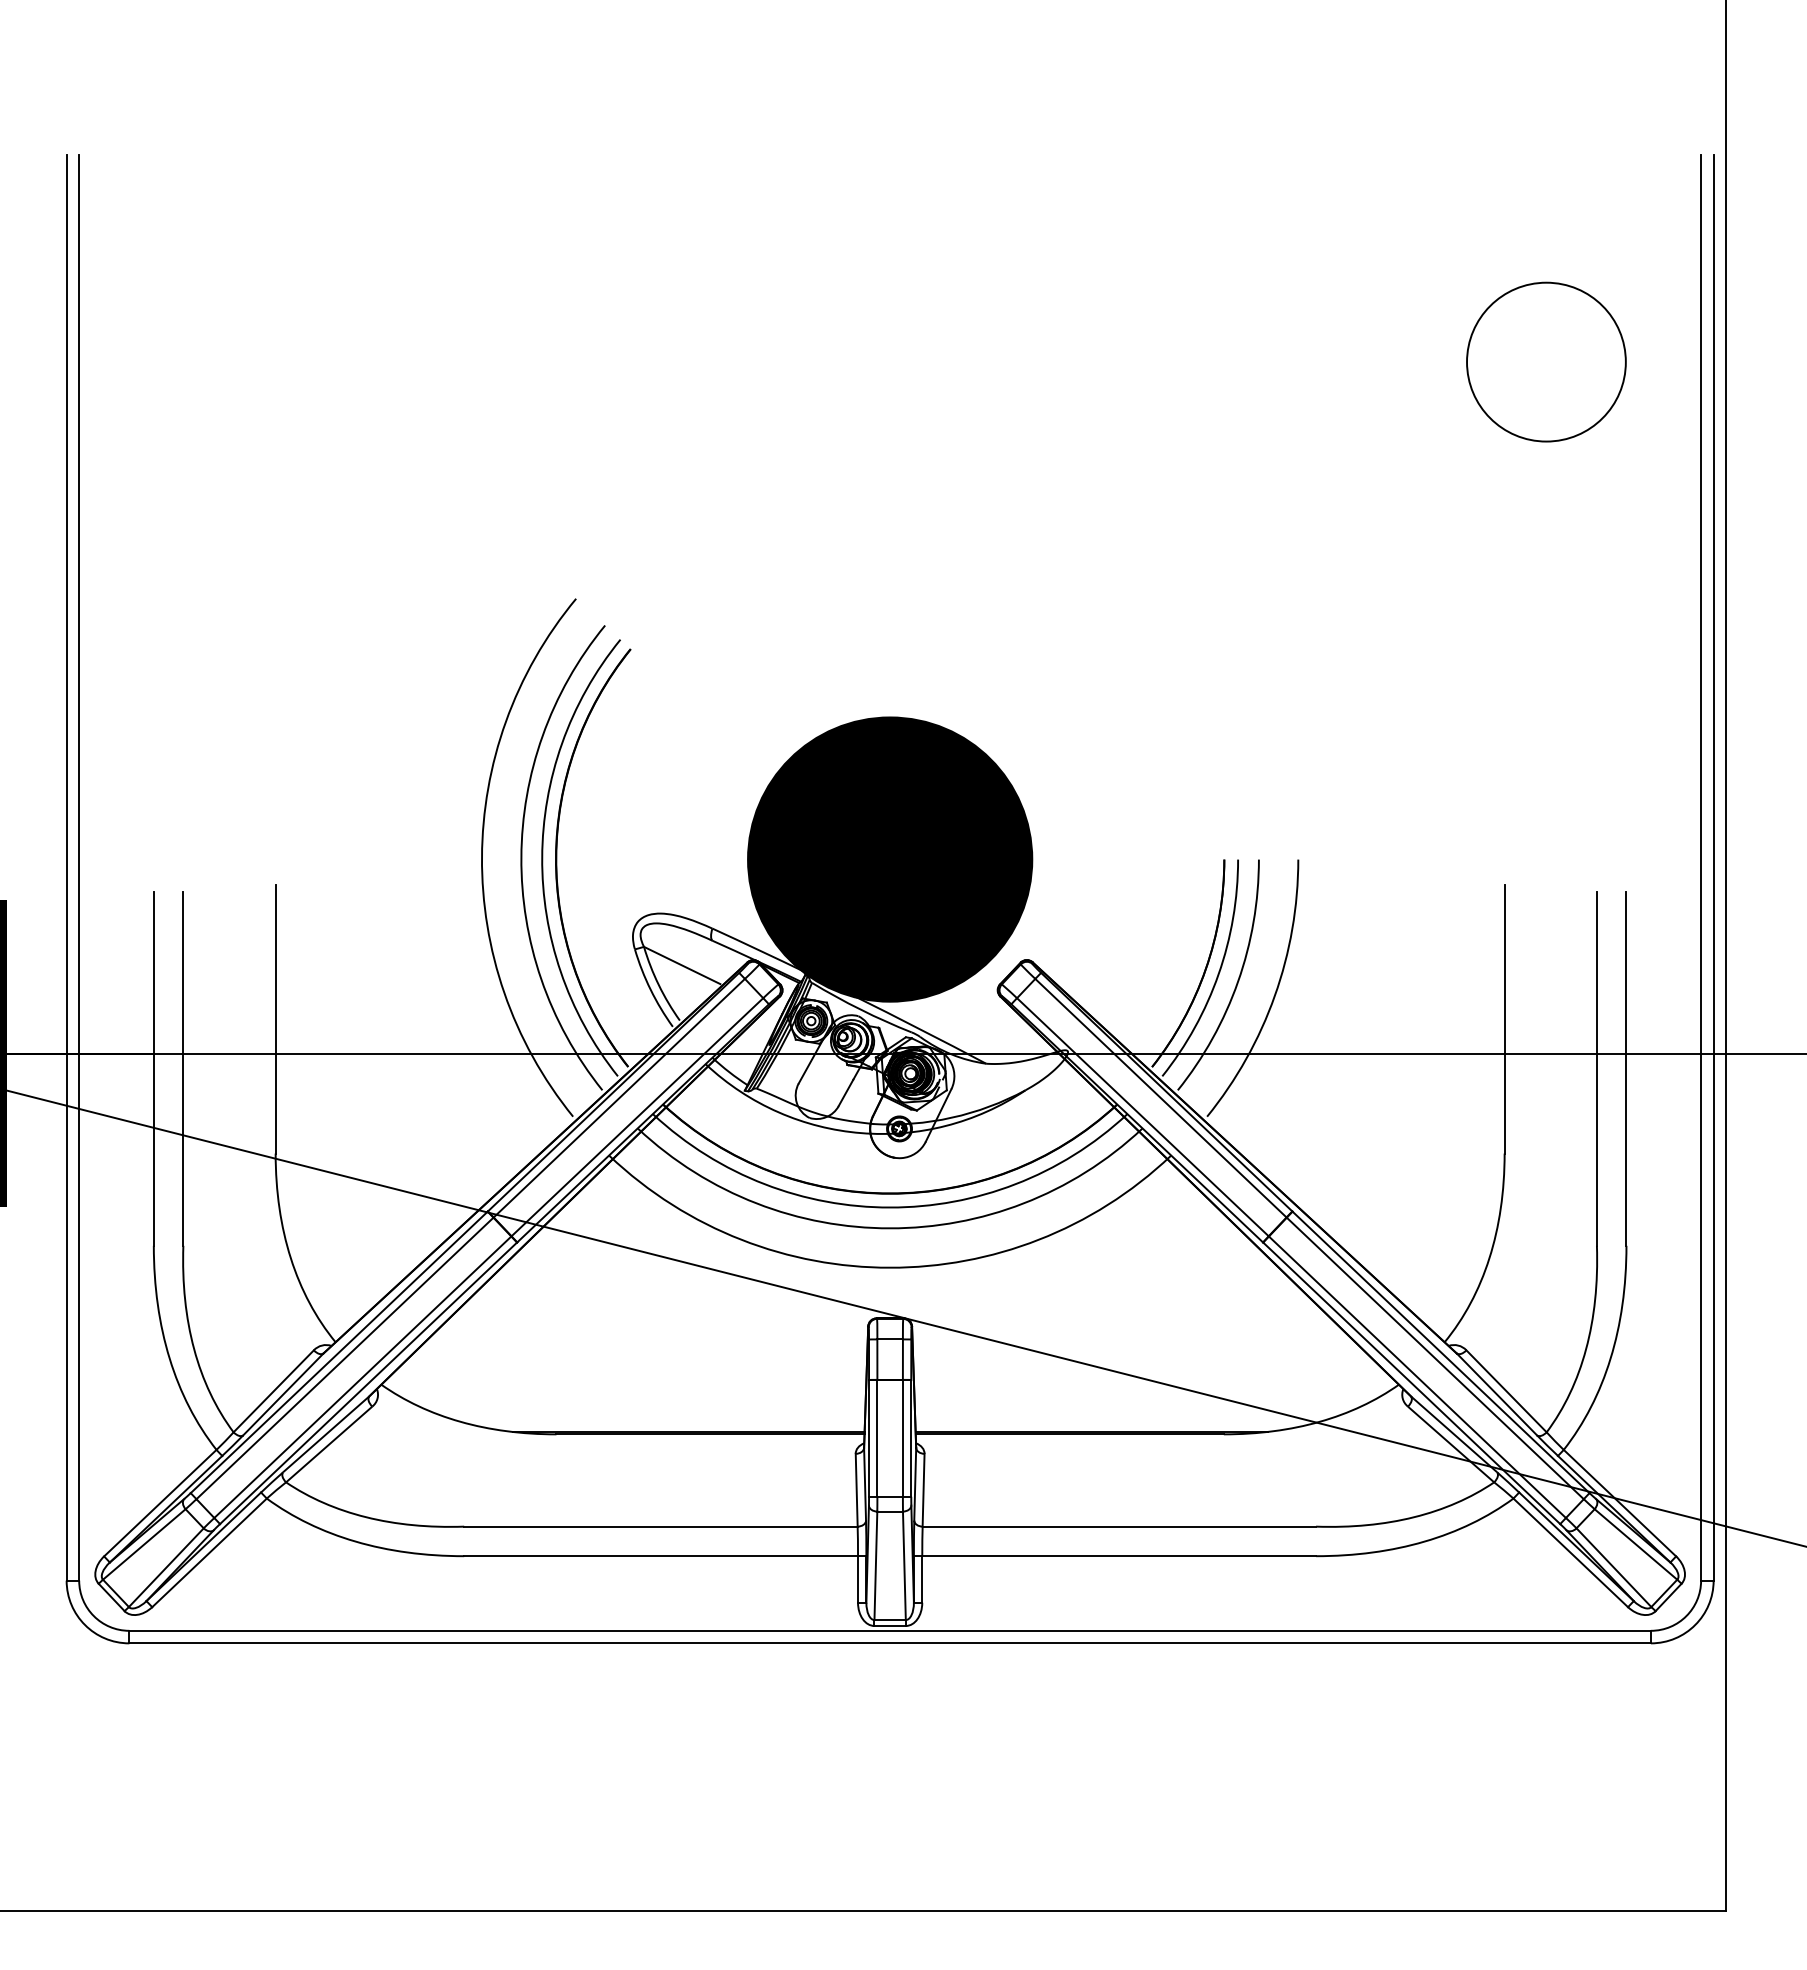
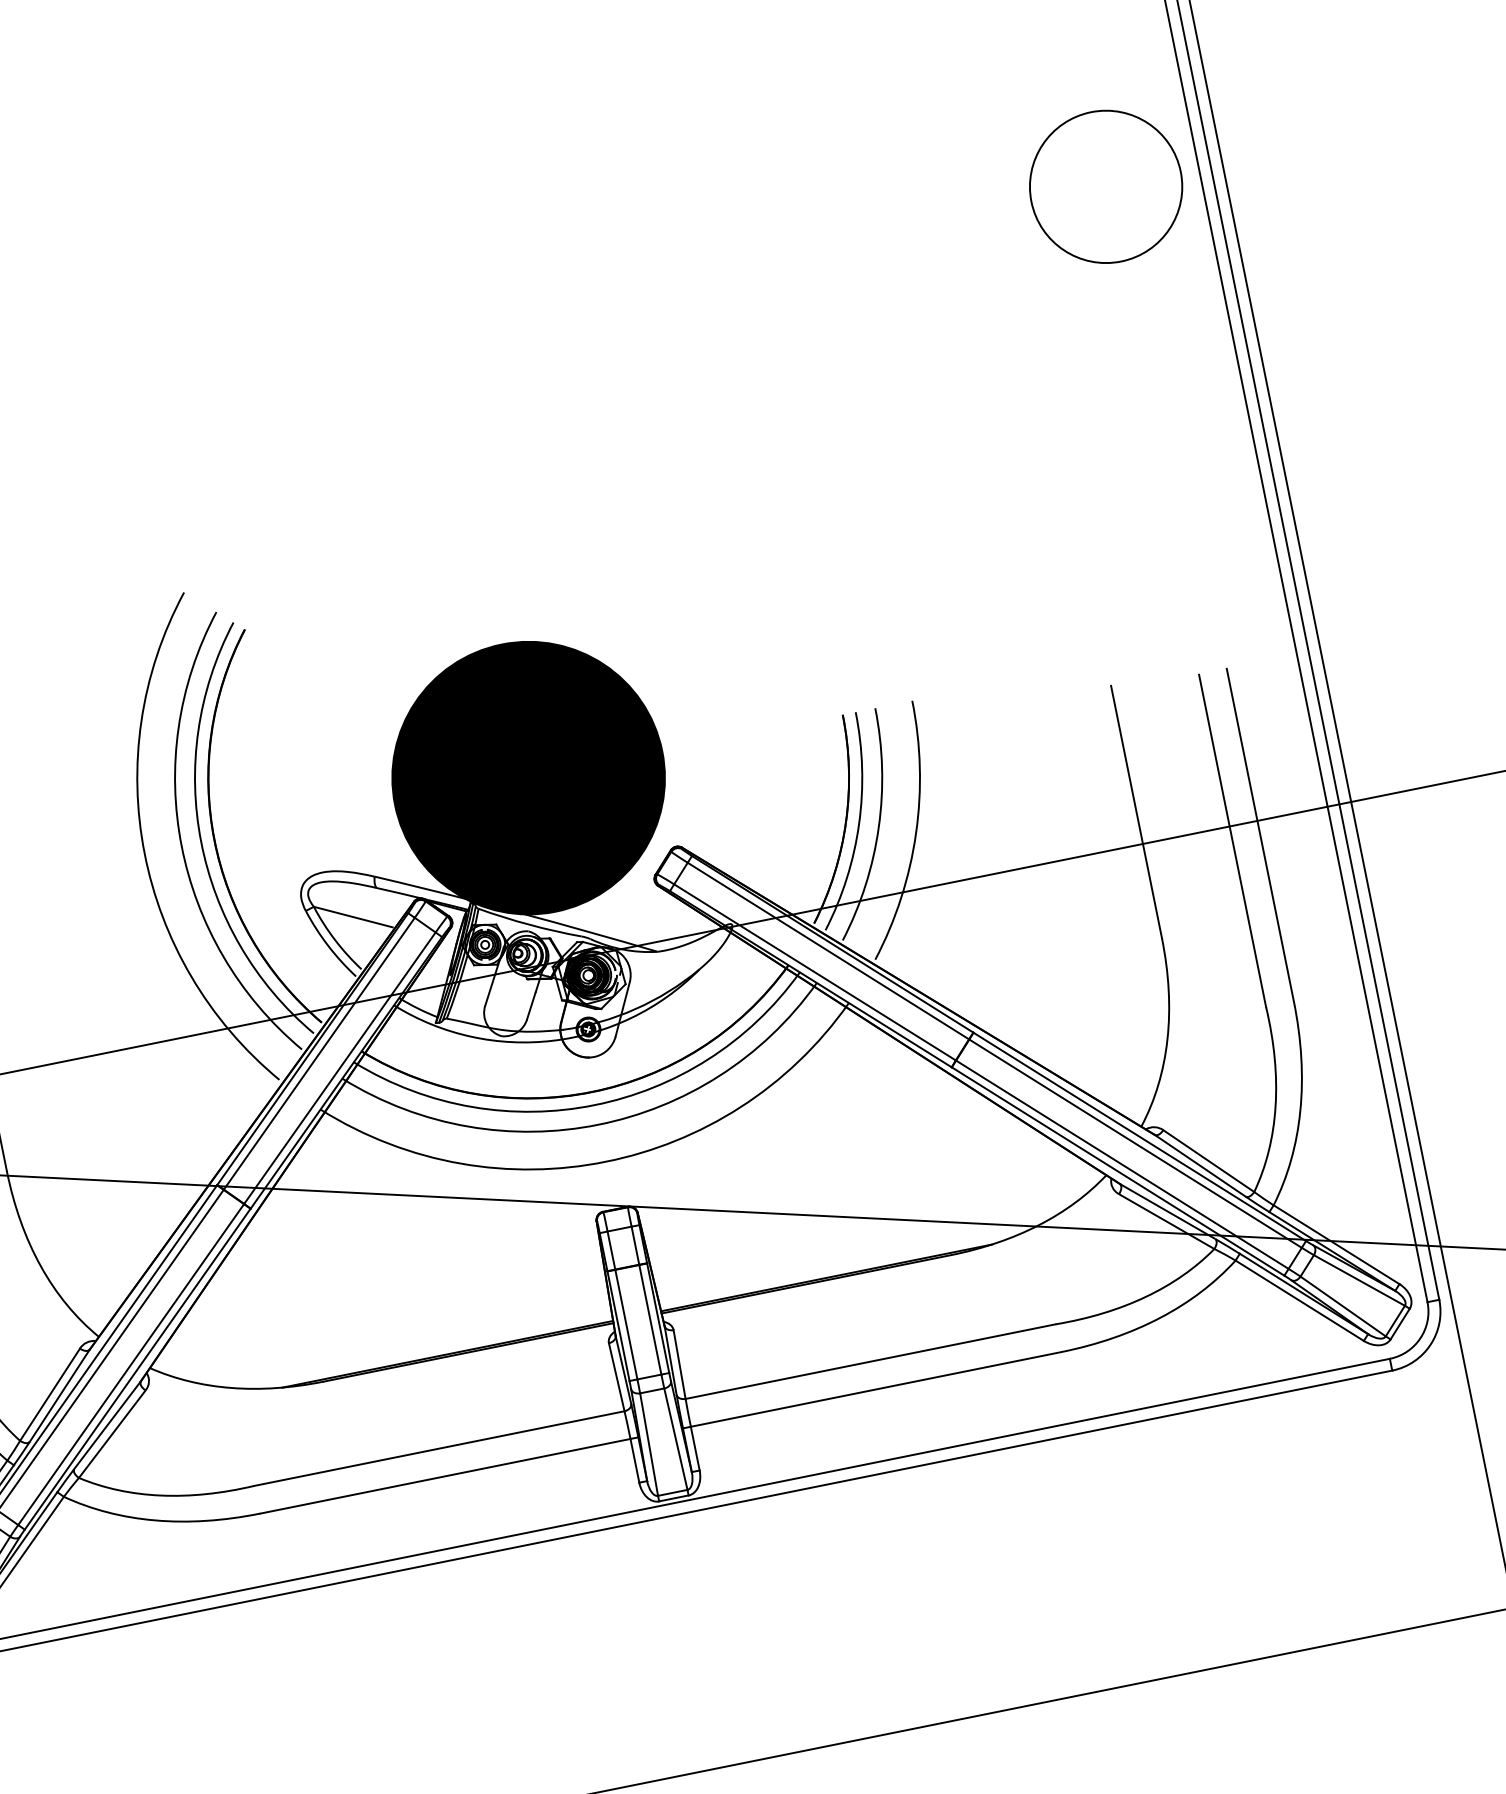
circle: (1546, 361) -> (1106, 186), moved

